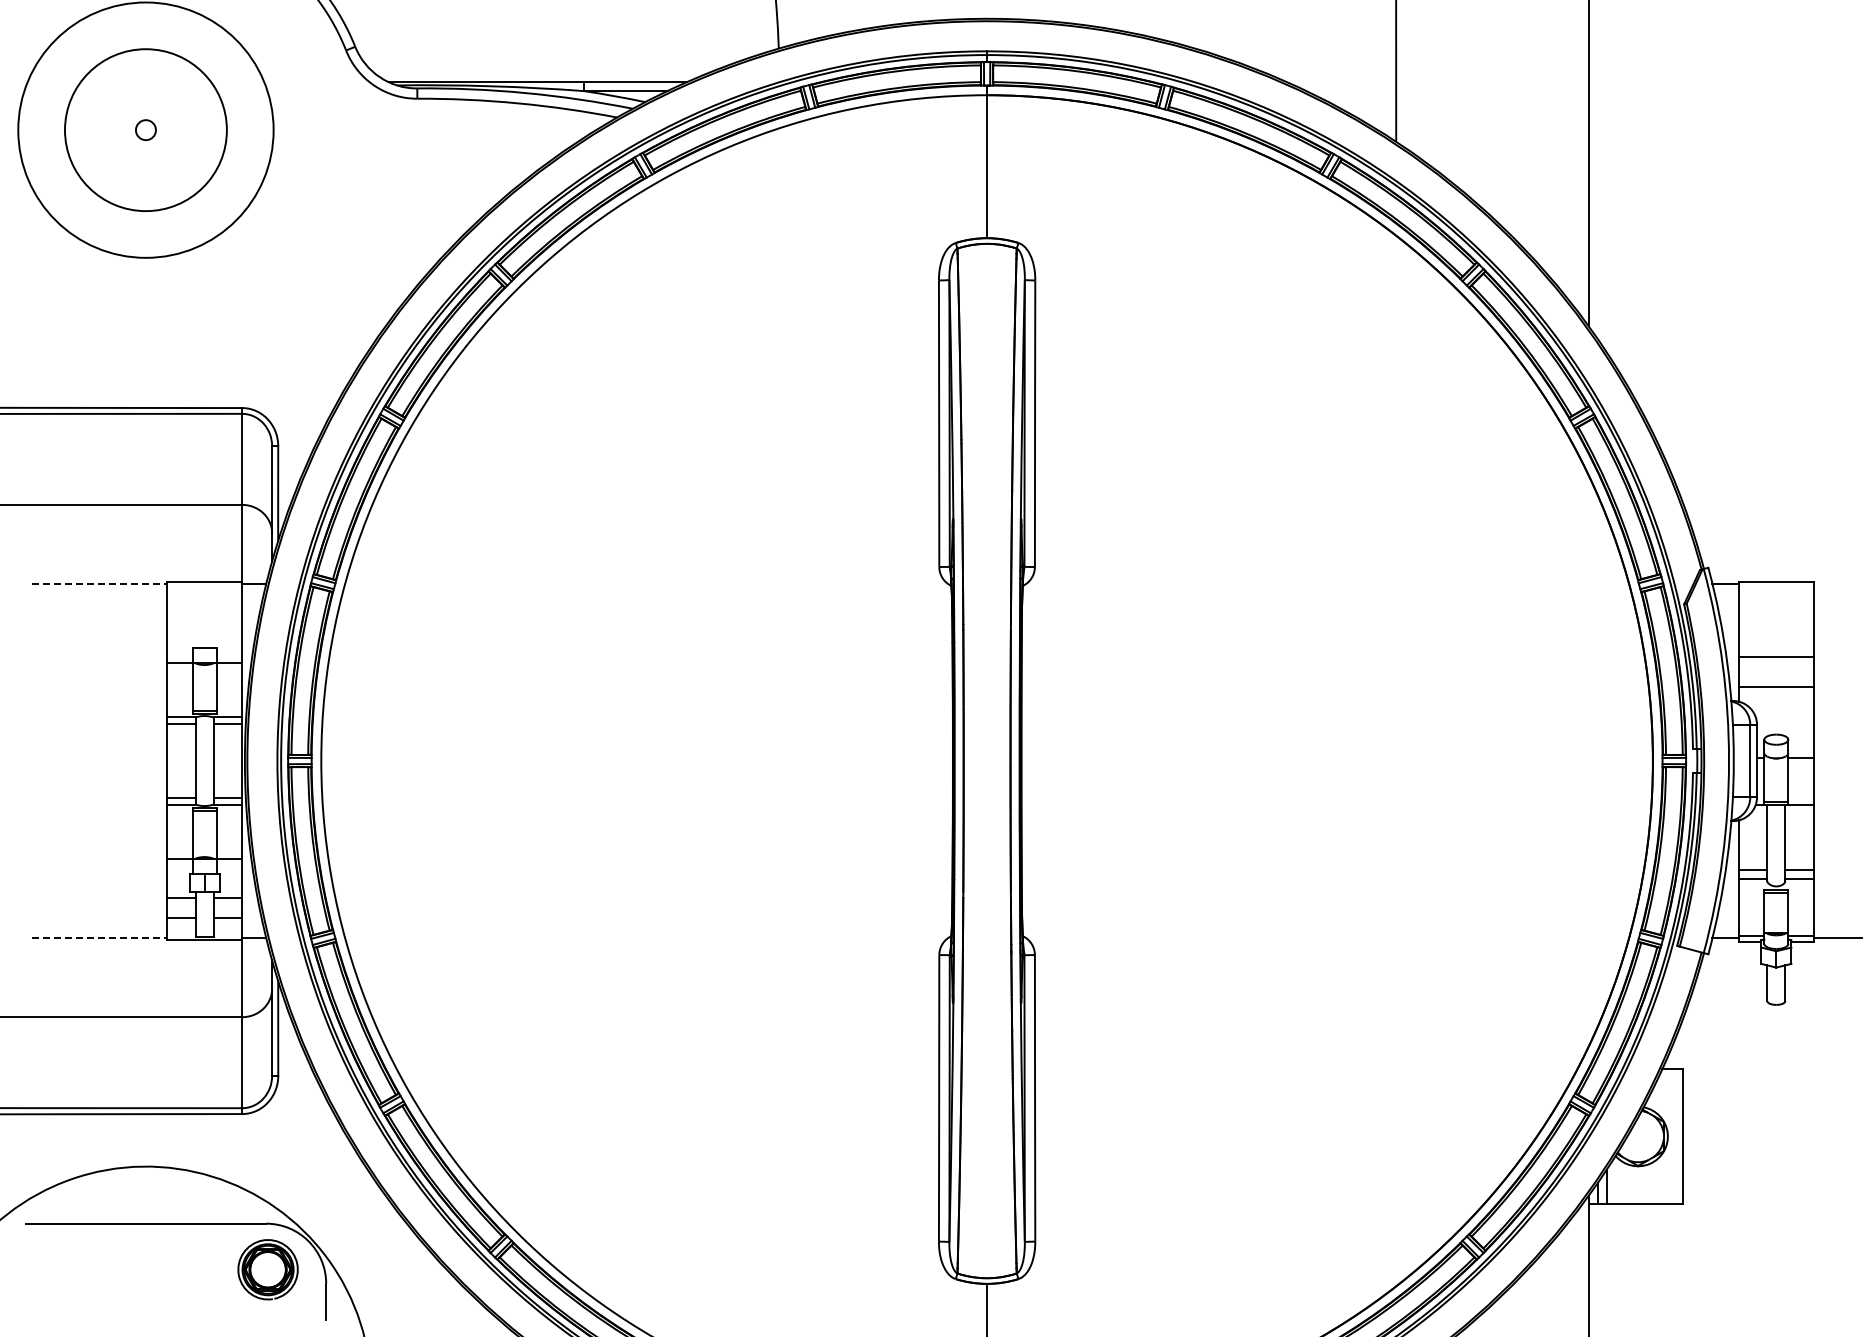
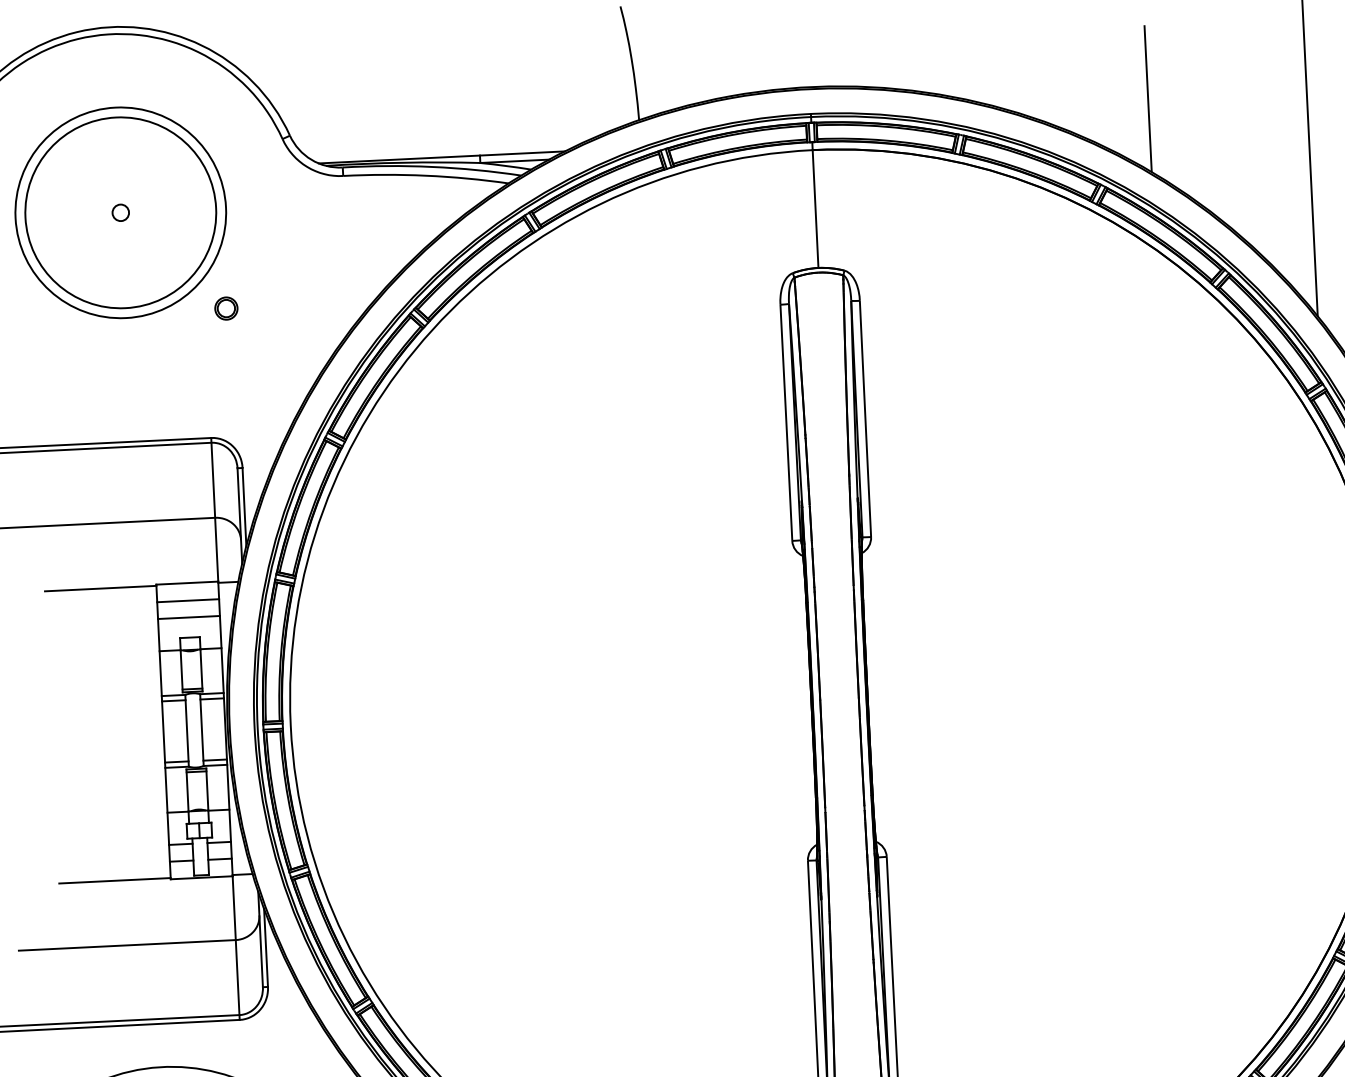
circle: (145, 129) -> (120, 212), size x1.43
part: (267, 251) -> (225, 307), added
line: (99, 583) -> (100, 588), dashed -> solid
line: (204, 603) -> (188, 600), added
line: (204, 623) -> (188, 617), added
line: (99, 938) -> (115, 880), dashed -> solid

